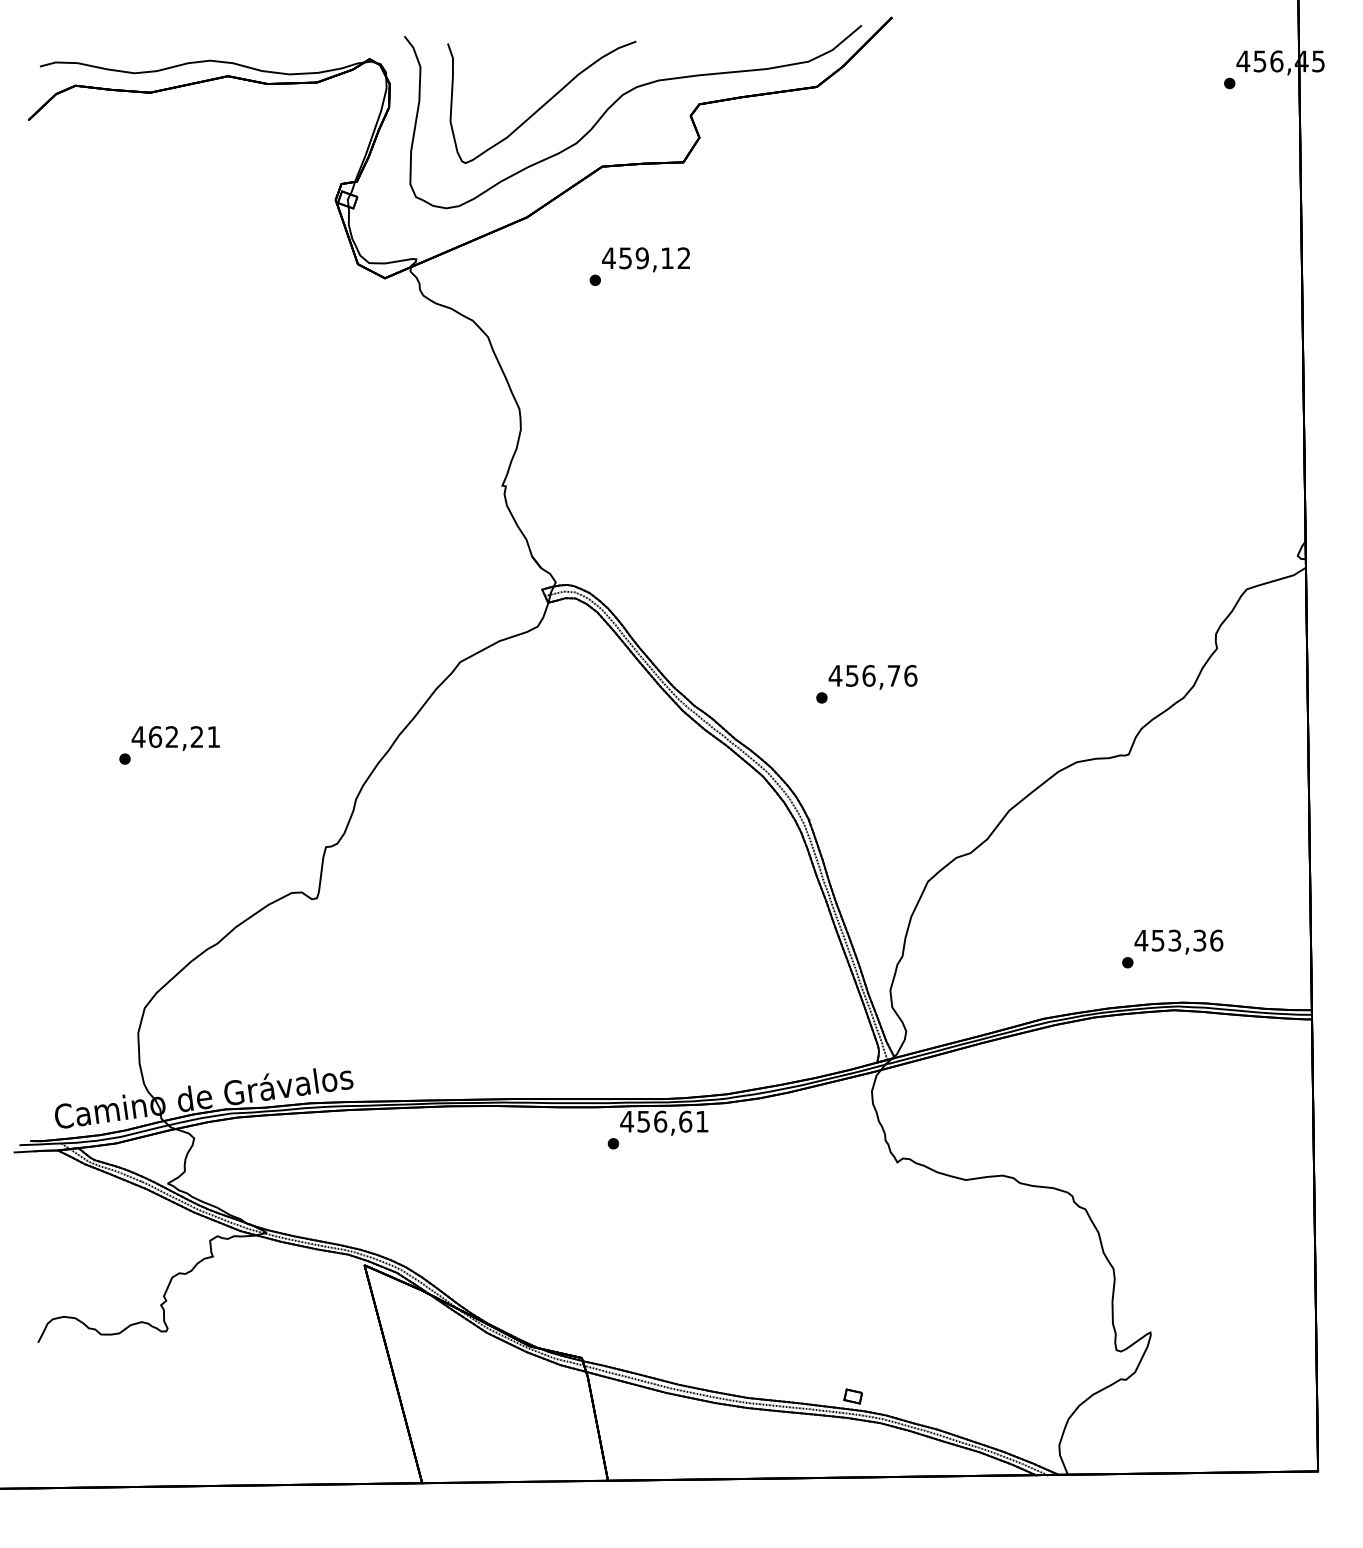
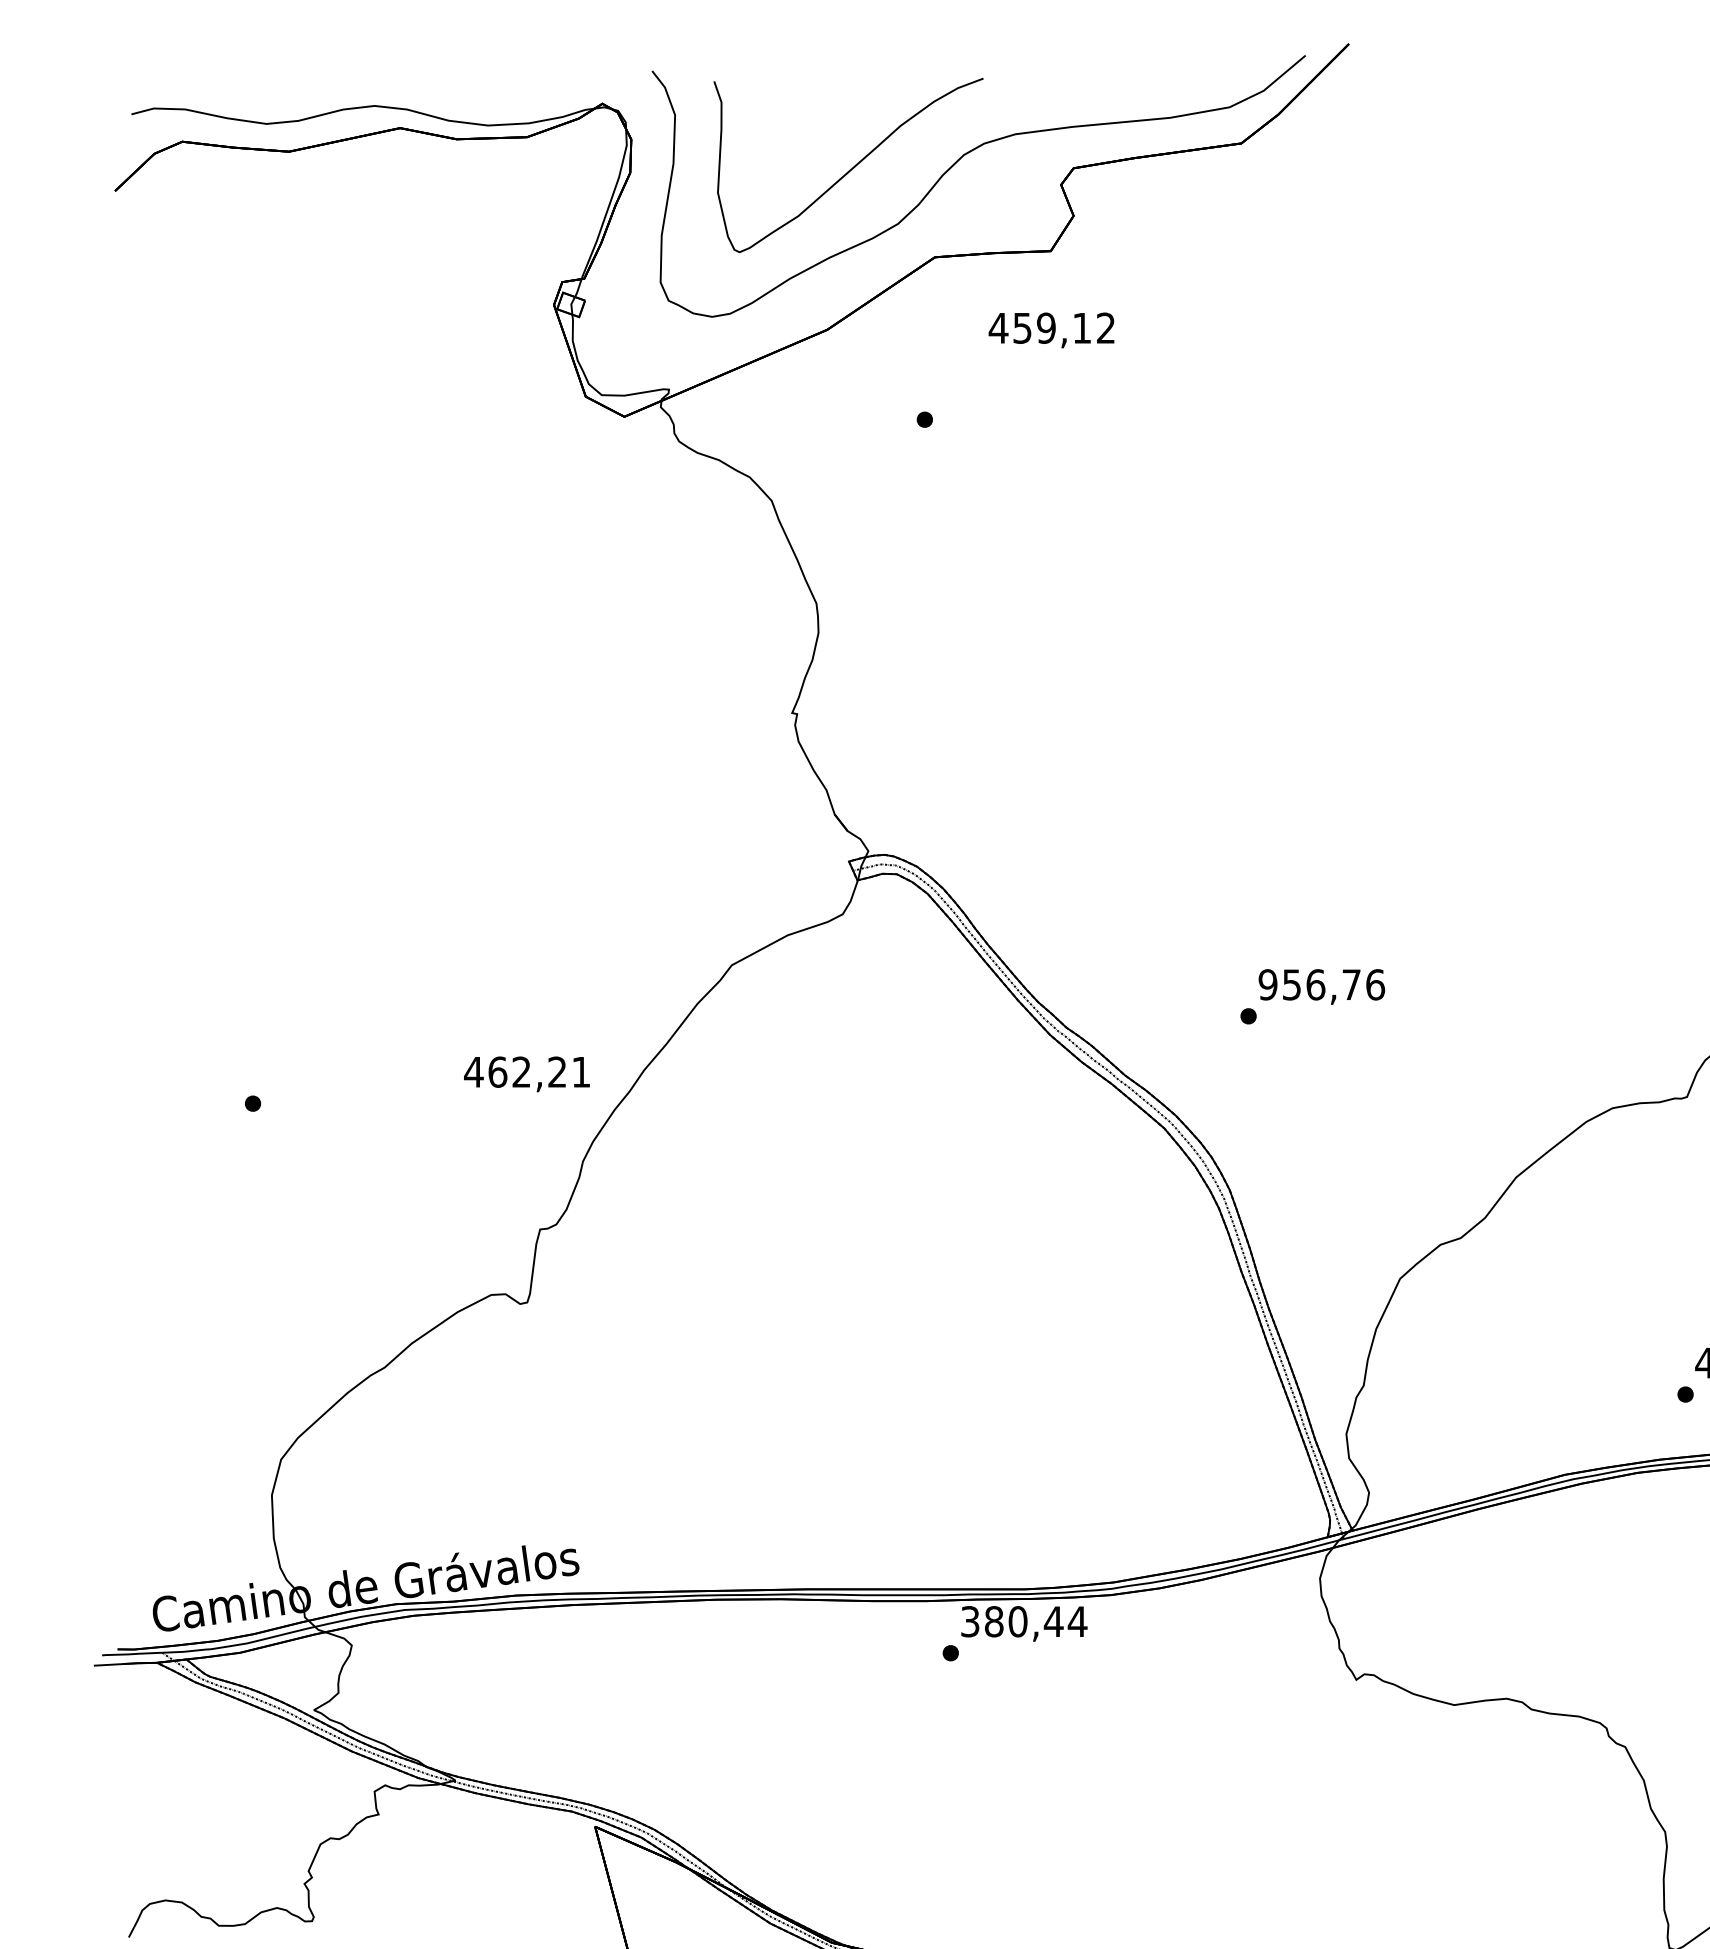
text: (645, 259) -> (1050, 329), moved
text: (835, 675) -> (1267, 984), 456,76 -> 956,76
text: (175, 738) -> (526, 1074), moved
text: (664, 1121) -> (1023, 1621), 456,61 -> 380,44

